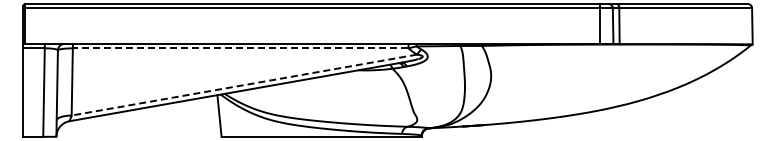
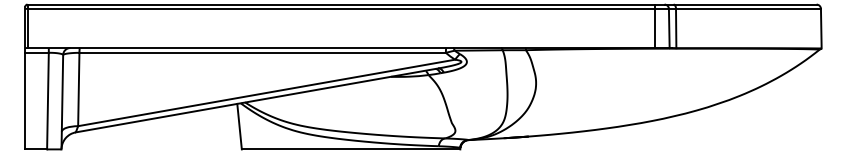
line: (240, 48) -> (262, 52), dashed -> solid
line: (243, 85) -> (265, 93), dashed -> solid

